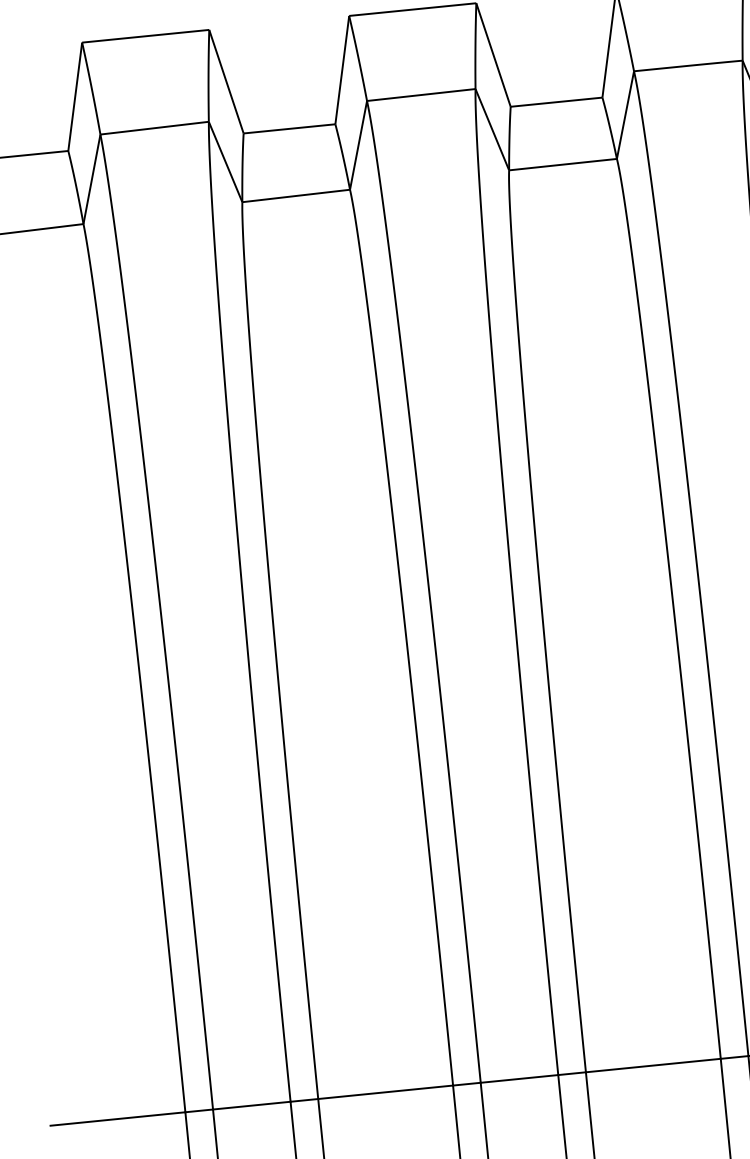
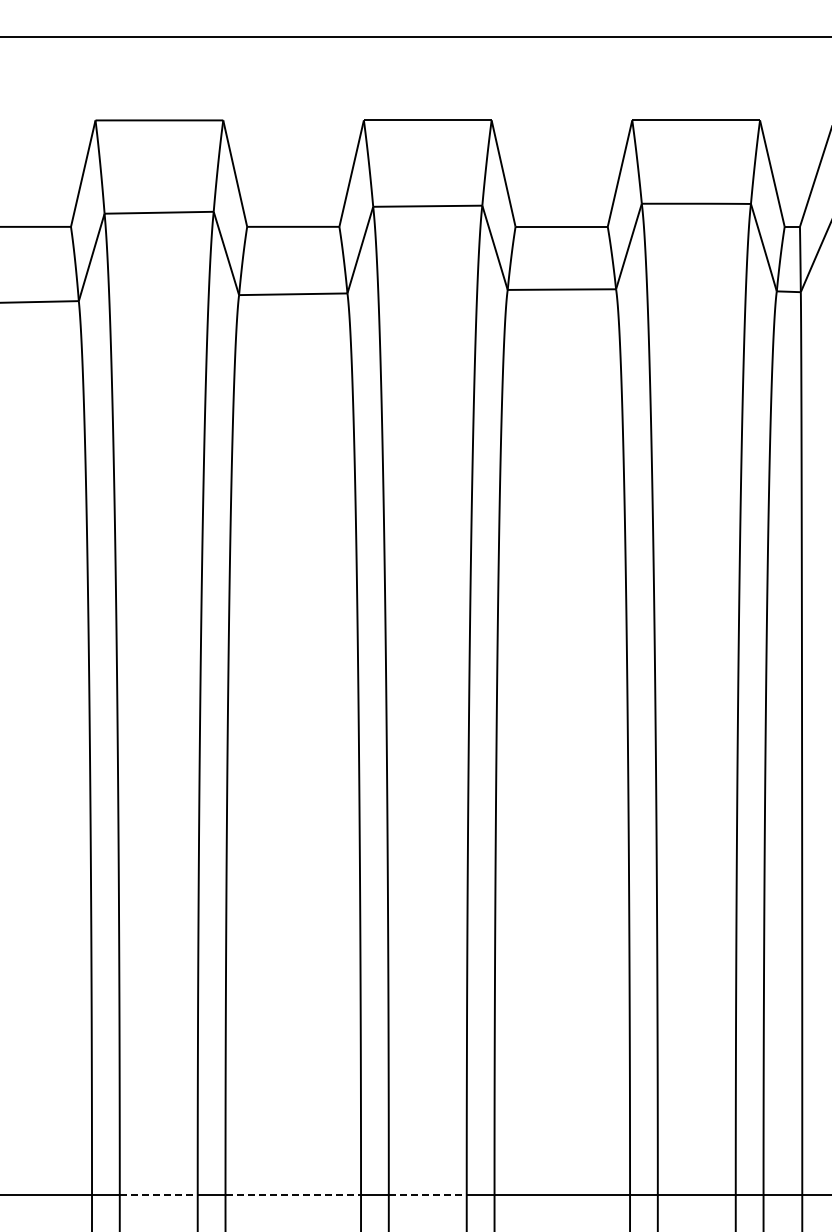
line: (519, 1079) -> (427, 1195), solid -> dashed
line: (385, 1092) -> (293, 1195), solid -> dashed
line: (251, 1106) -> (158, 1195), solid -> dashed

